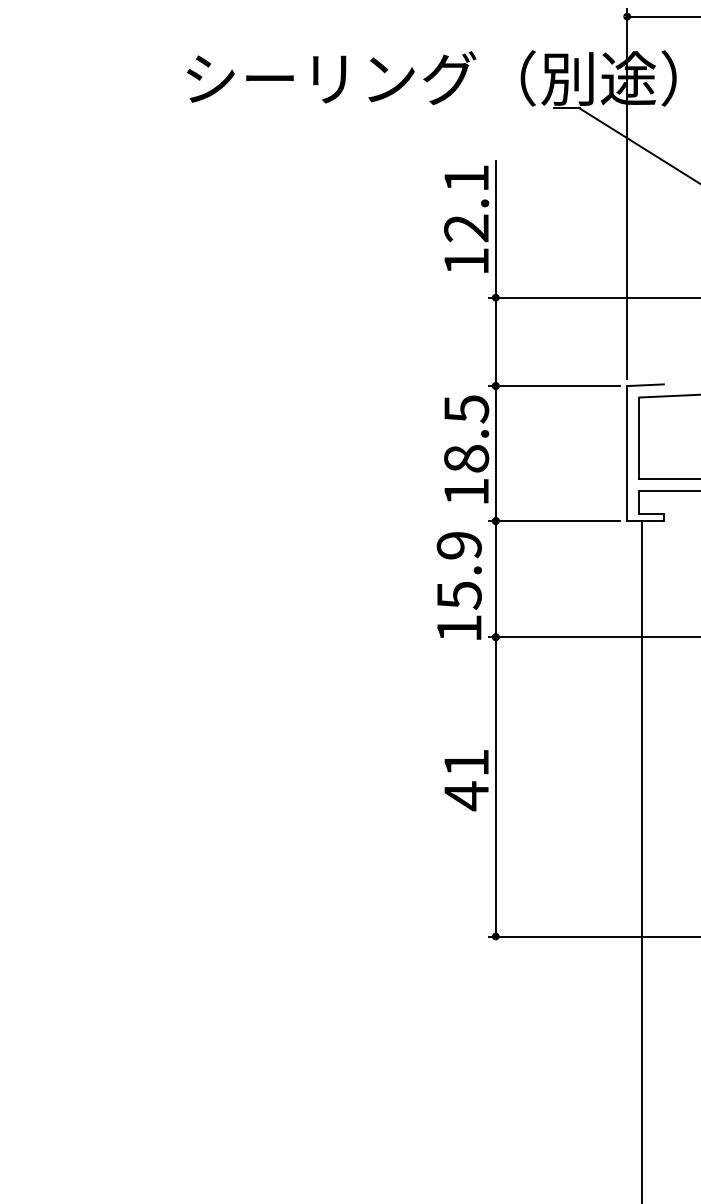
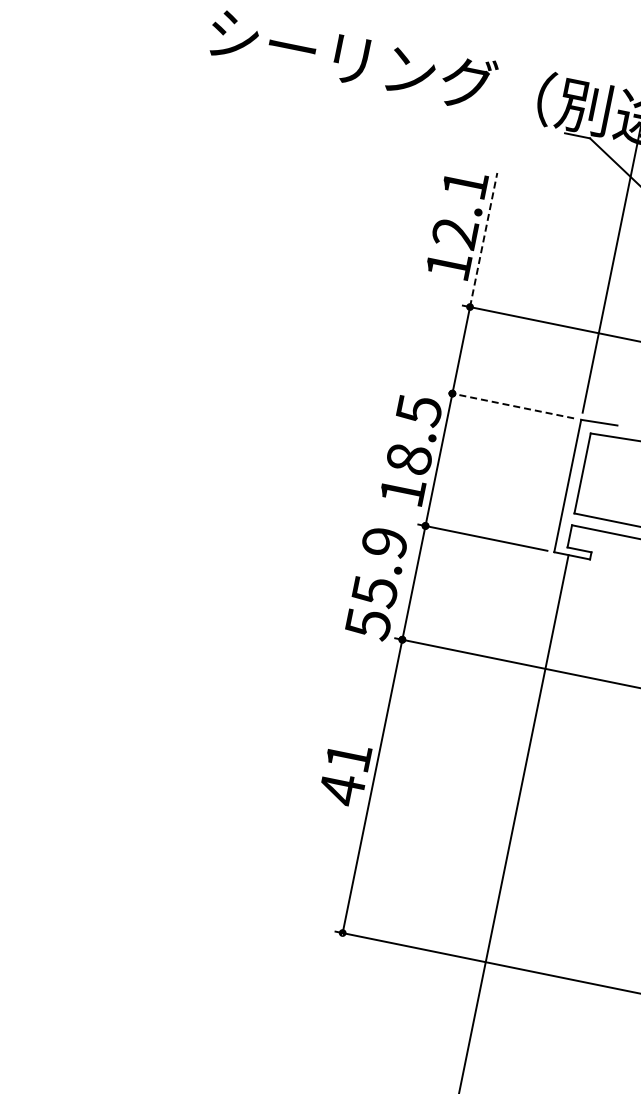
line: (495, 228) -> (483, 239), solid -> dashed
line: (554, 386) -> (509, 405), solid -> dashed
text: (459, 629) -> (368, 624), 15.9 -> 55.9

